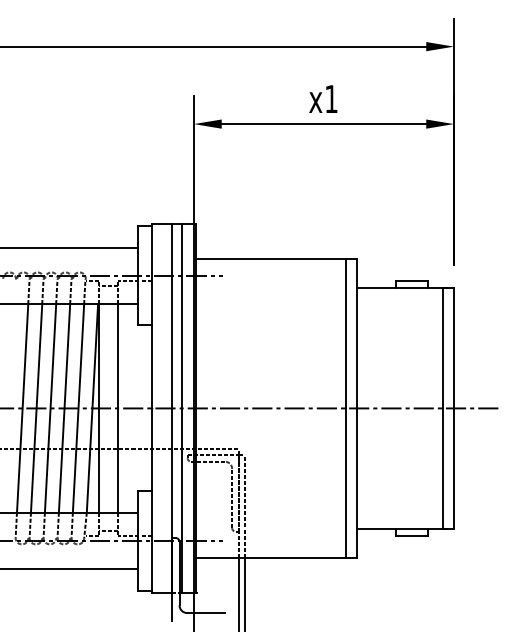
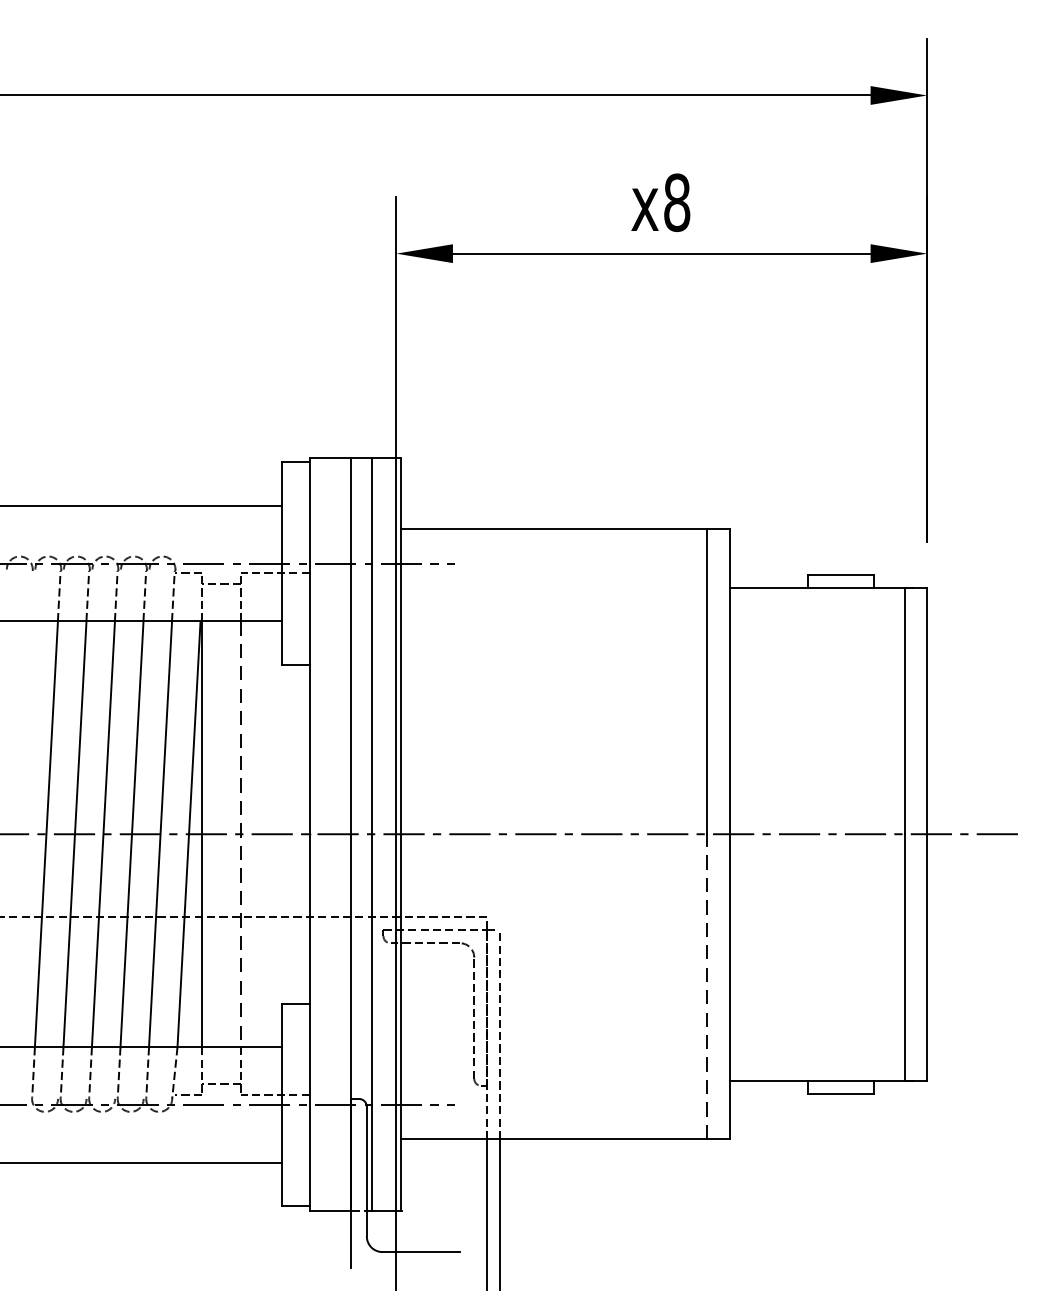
text: (331, 98) -> (677, 201), x1 -> x8
line: (117, 408) -> (240, 834), solid -> dashed
line: (346, 483) -> (707, 987), solid -> dashed

